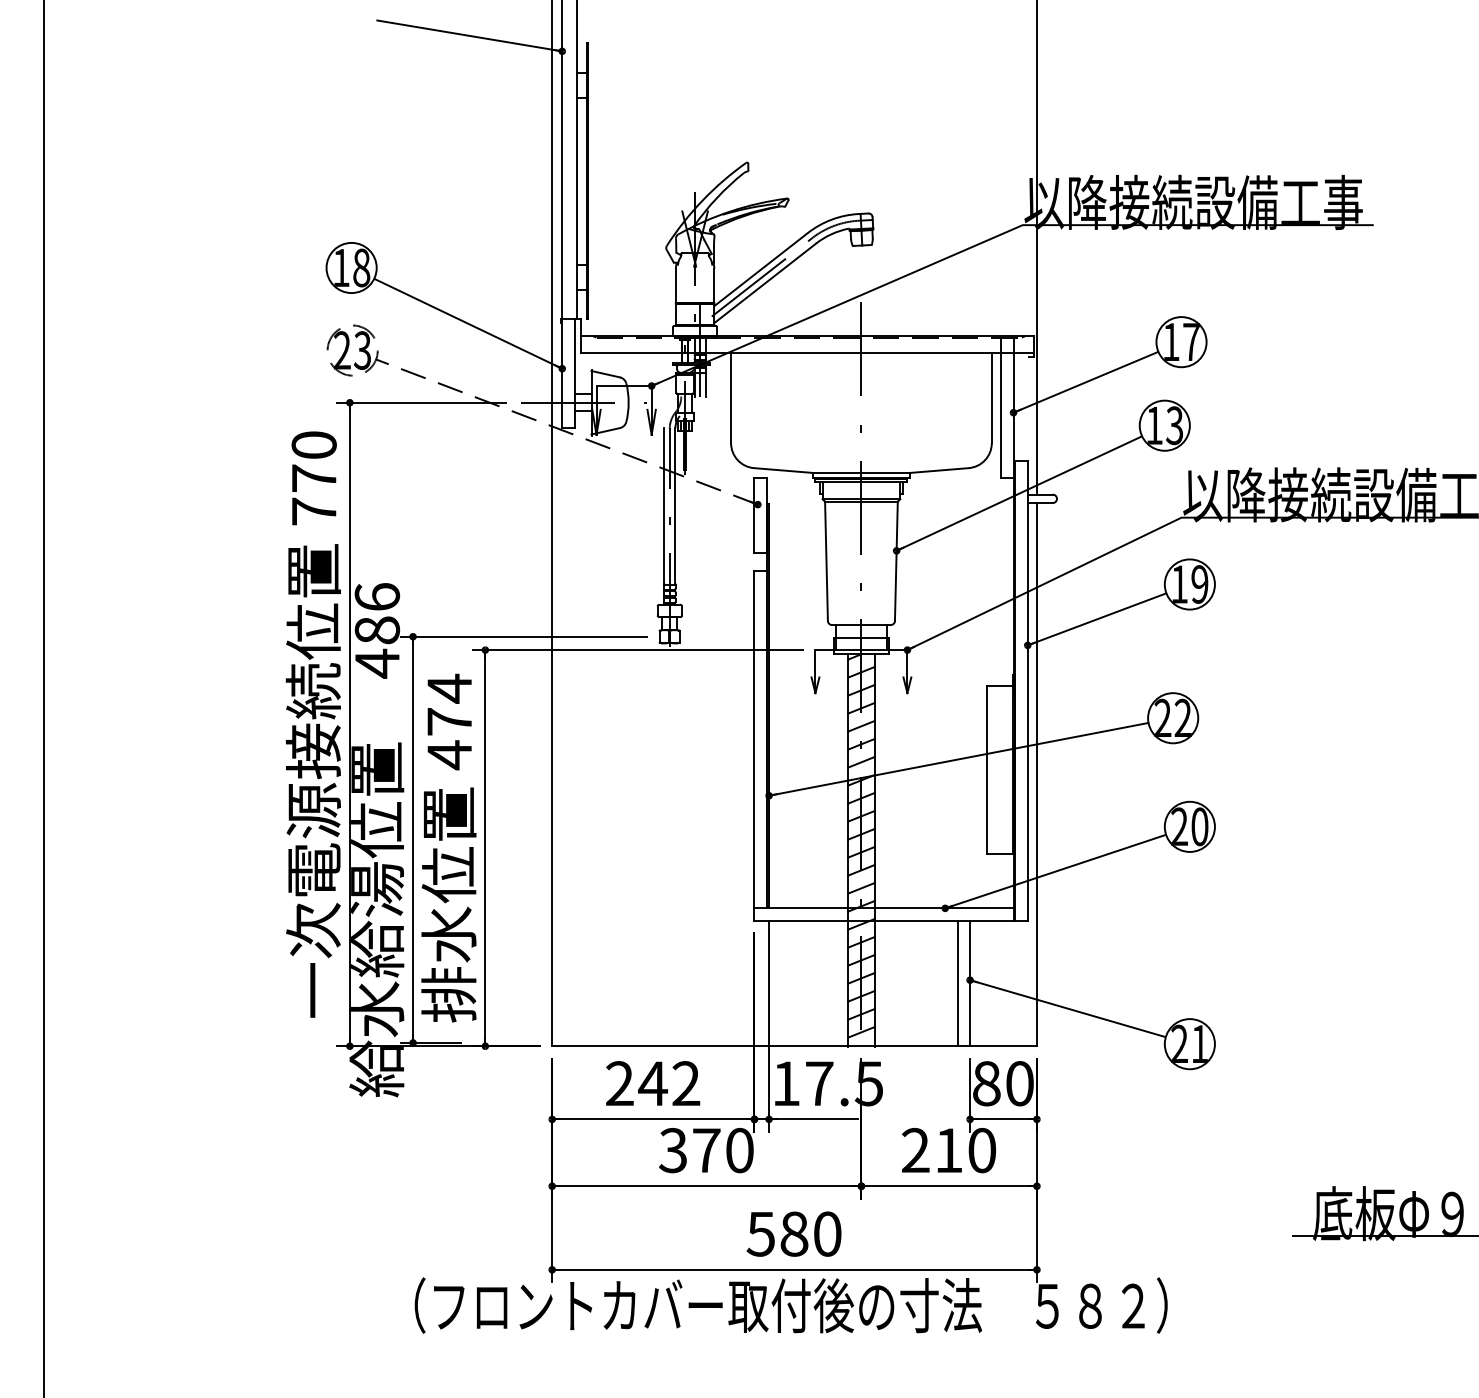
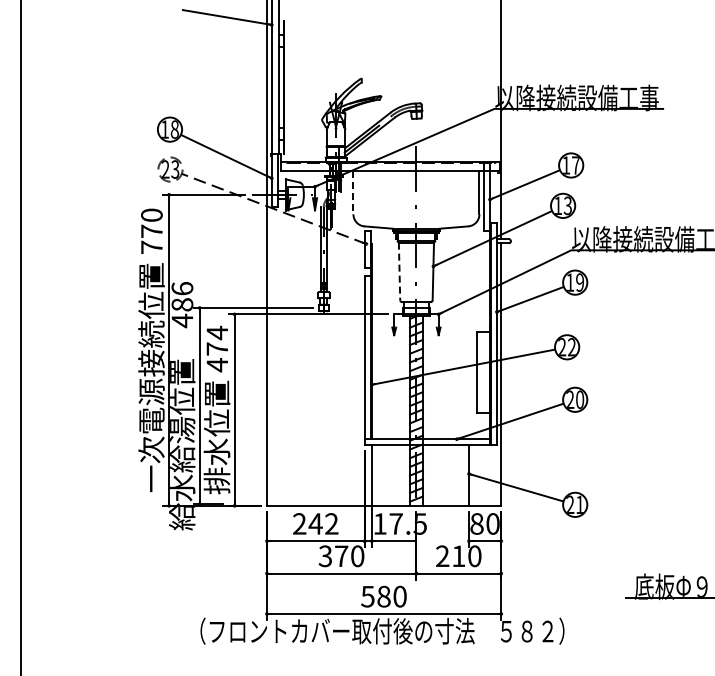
line: (731, 398) -> (353, 192), solid -> dashed
line: (826, 561) -> (399, 271), solid -> dashed
line: (956, 983) -> (462, 475), removed

